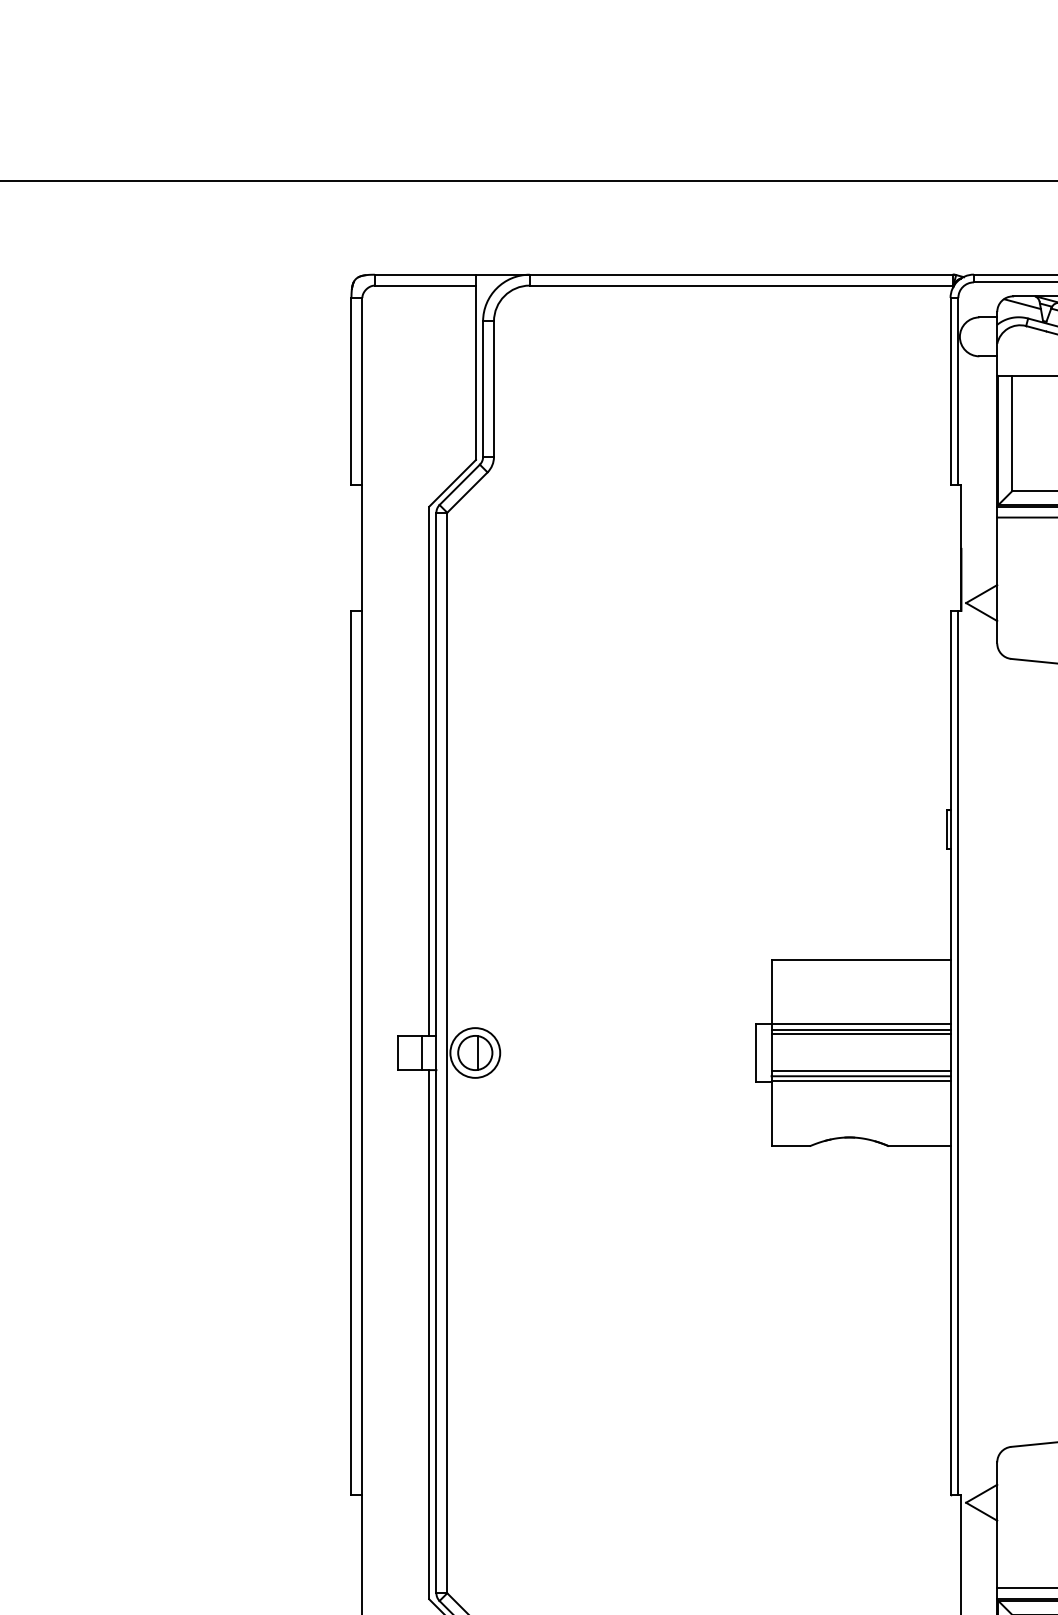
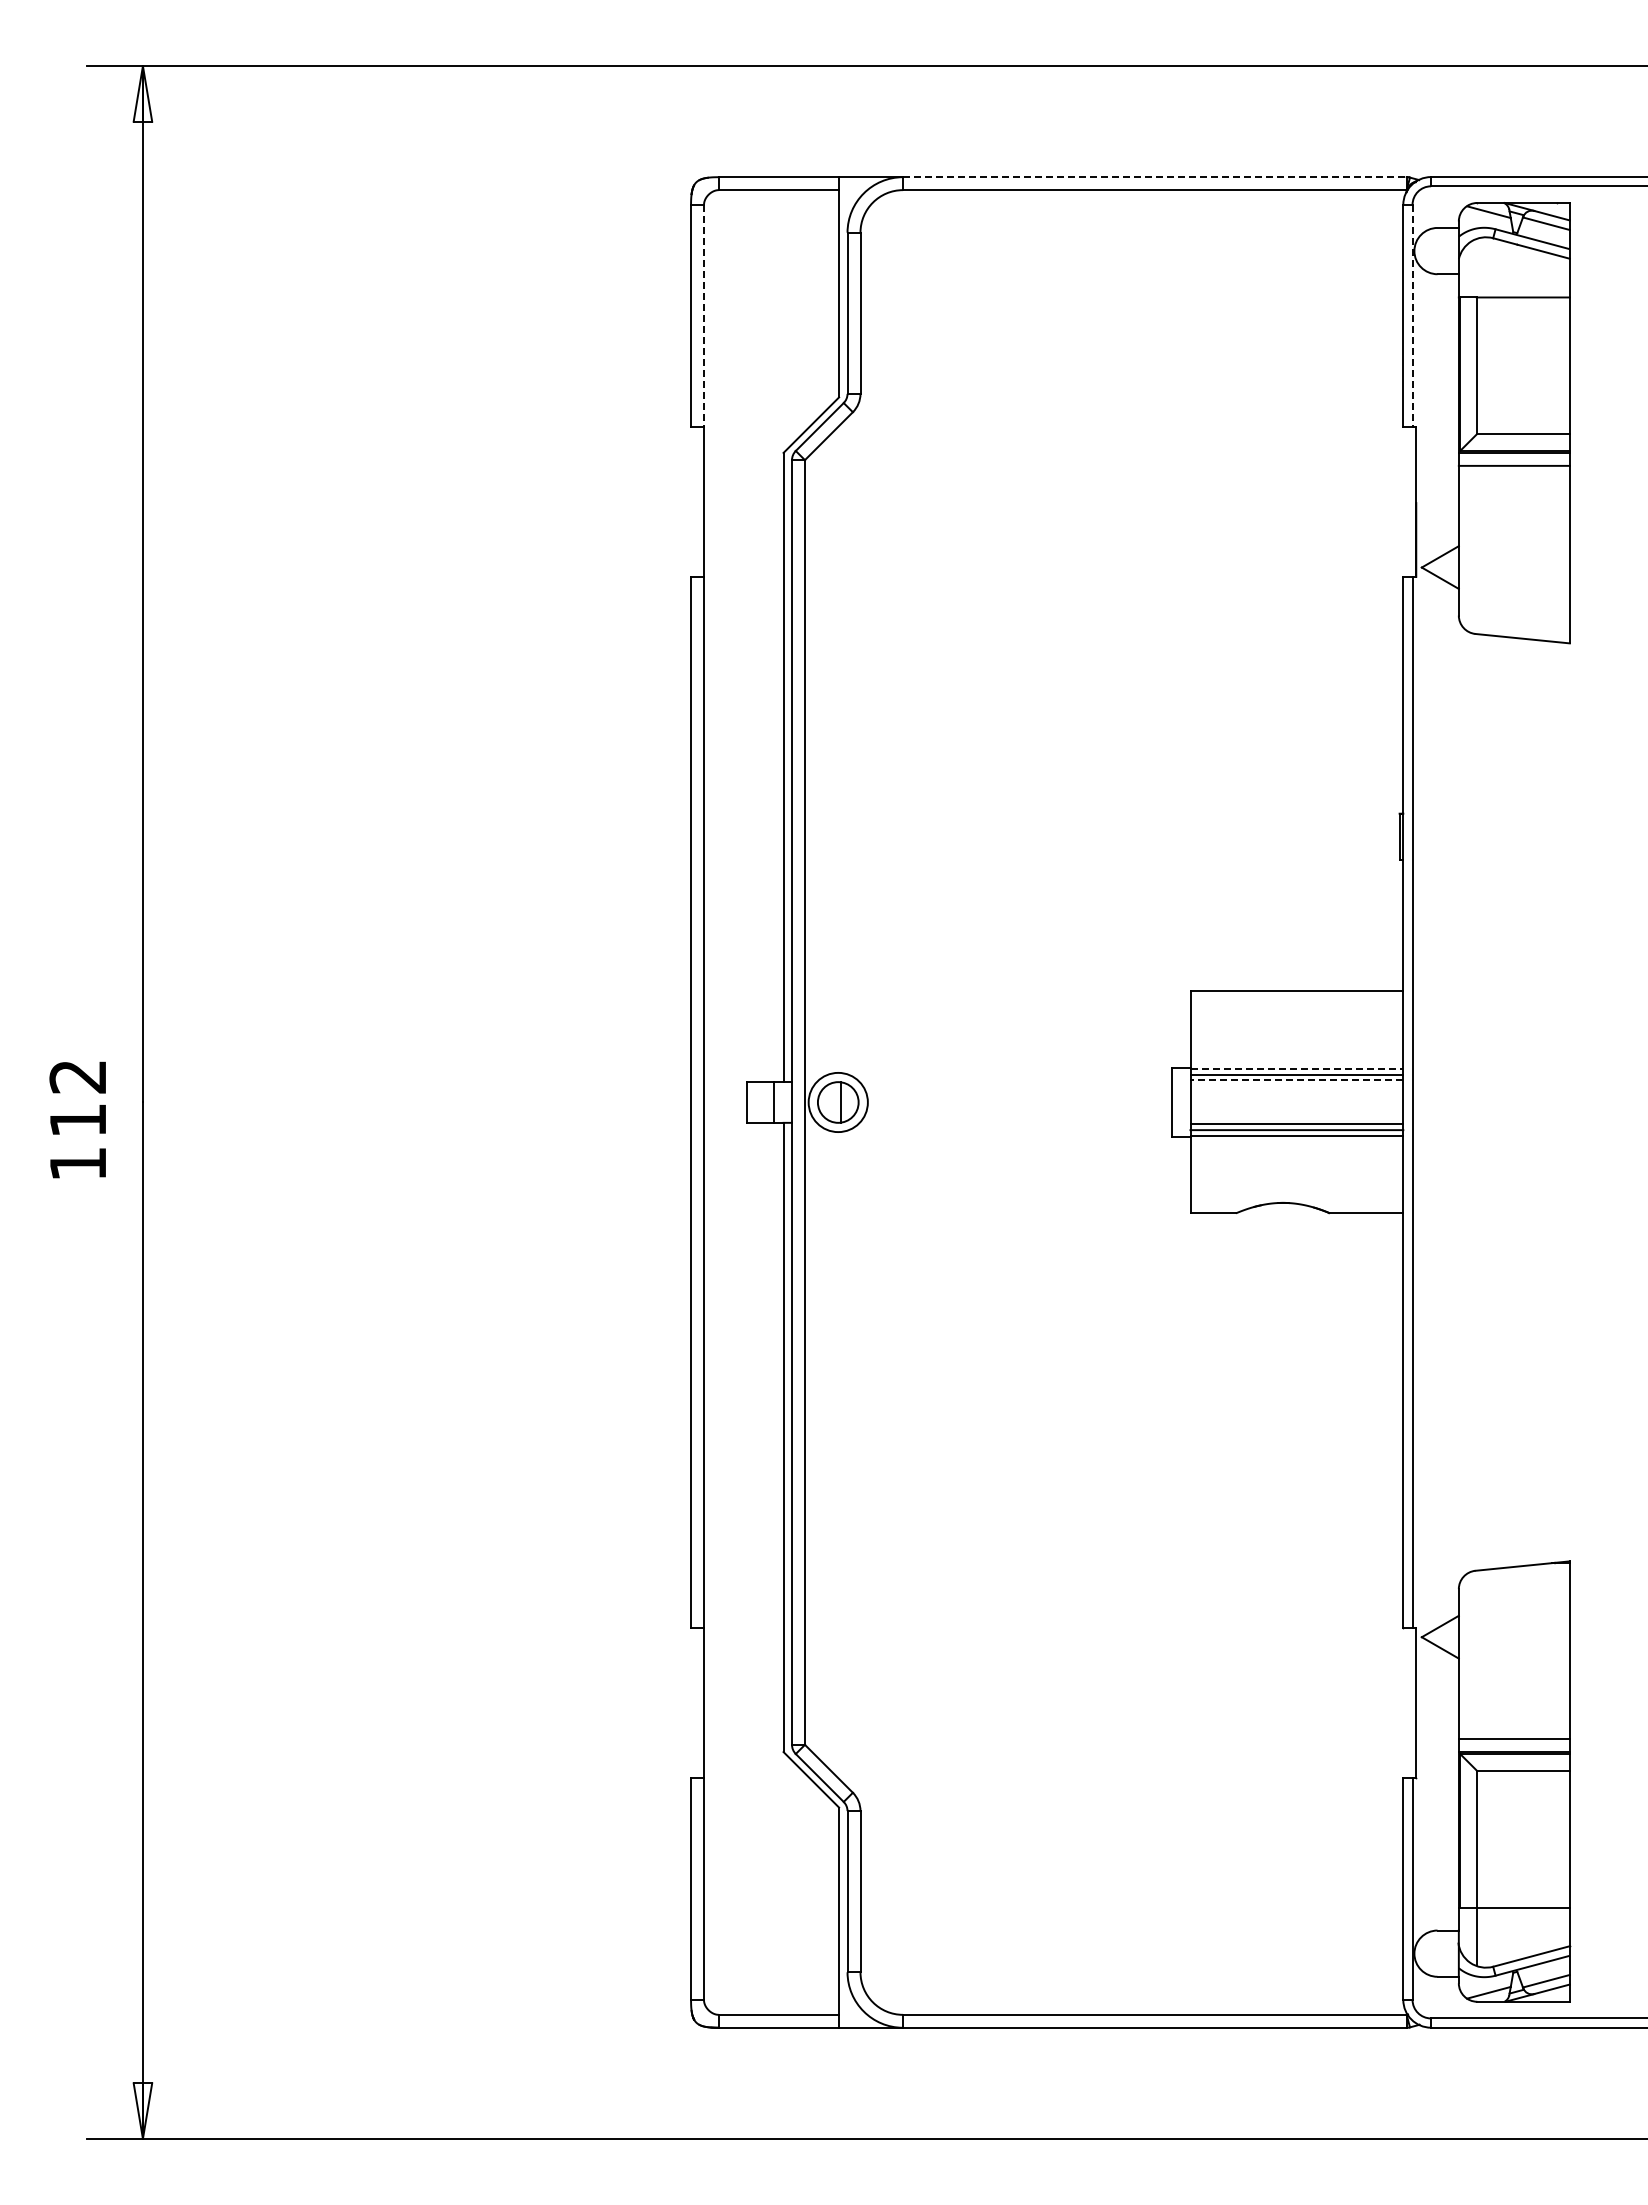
line: (741, 274) -> (1154, 177), solid -> dashed
line: (361, 391) -> (703, 316), solid -> dashed
line: (958, 391) -> (1412, 316), solid -> dashed
line: (861, 1024) -> (1297, 1068), solid -> dashed
line: (860, 1034) -> (1296, 1080), solid -> dashed

